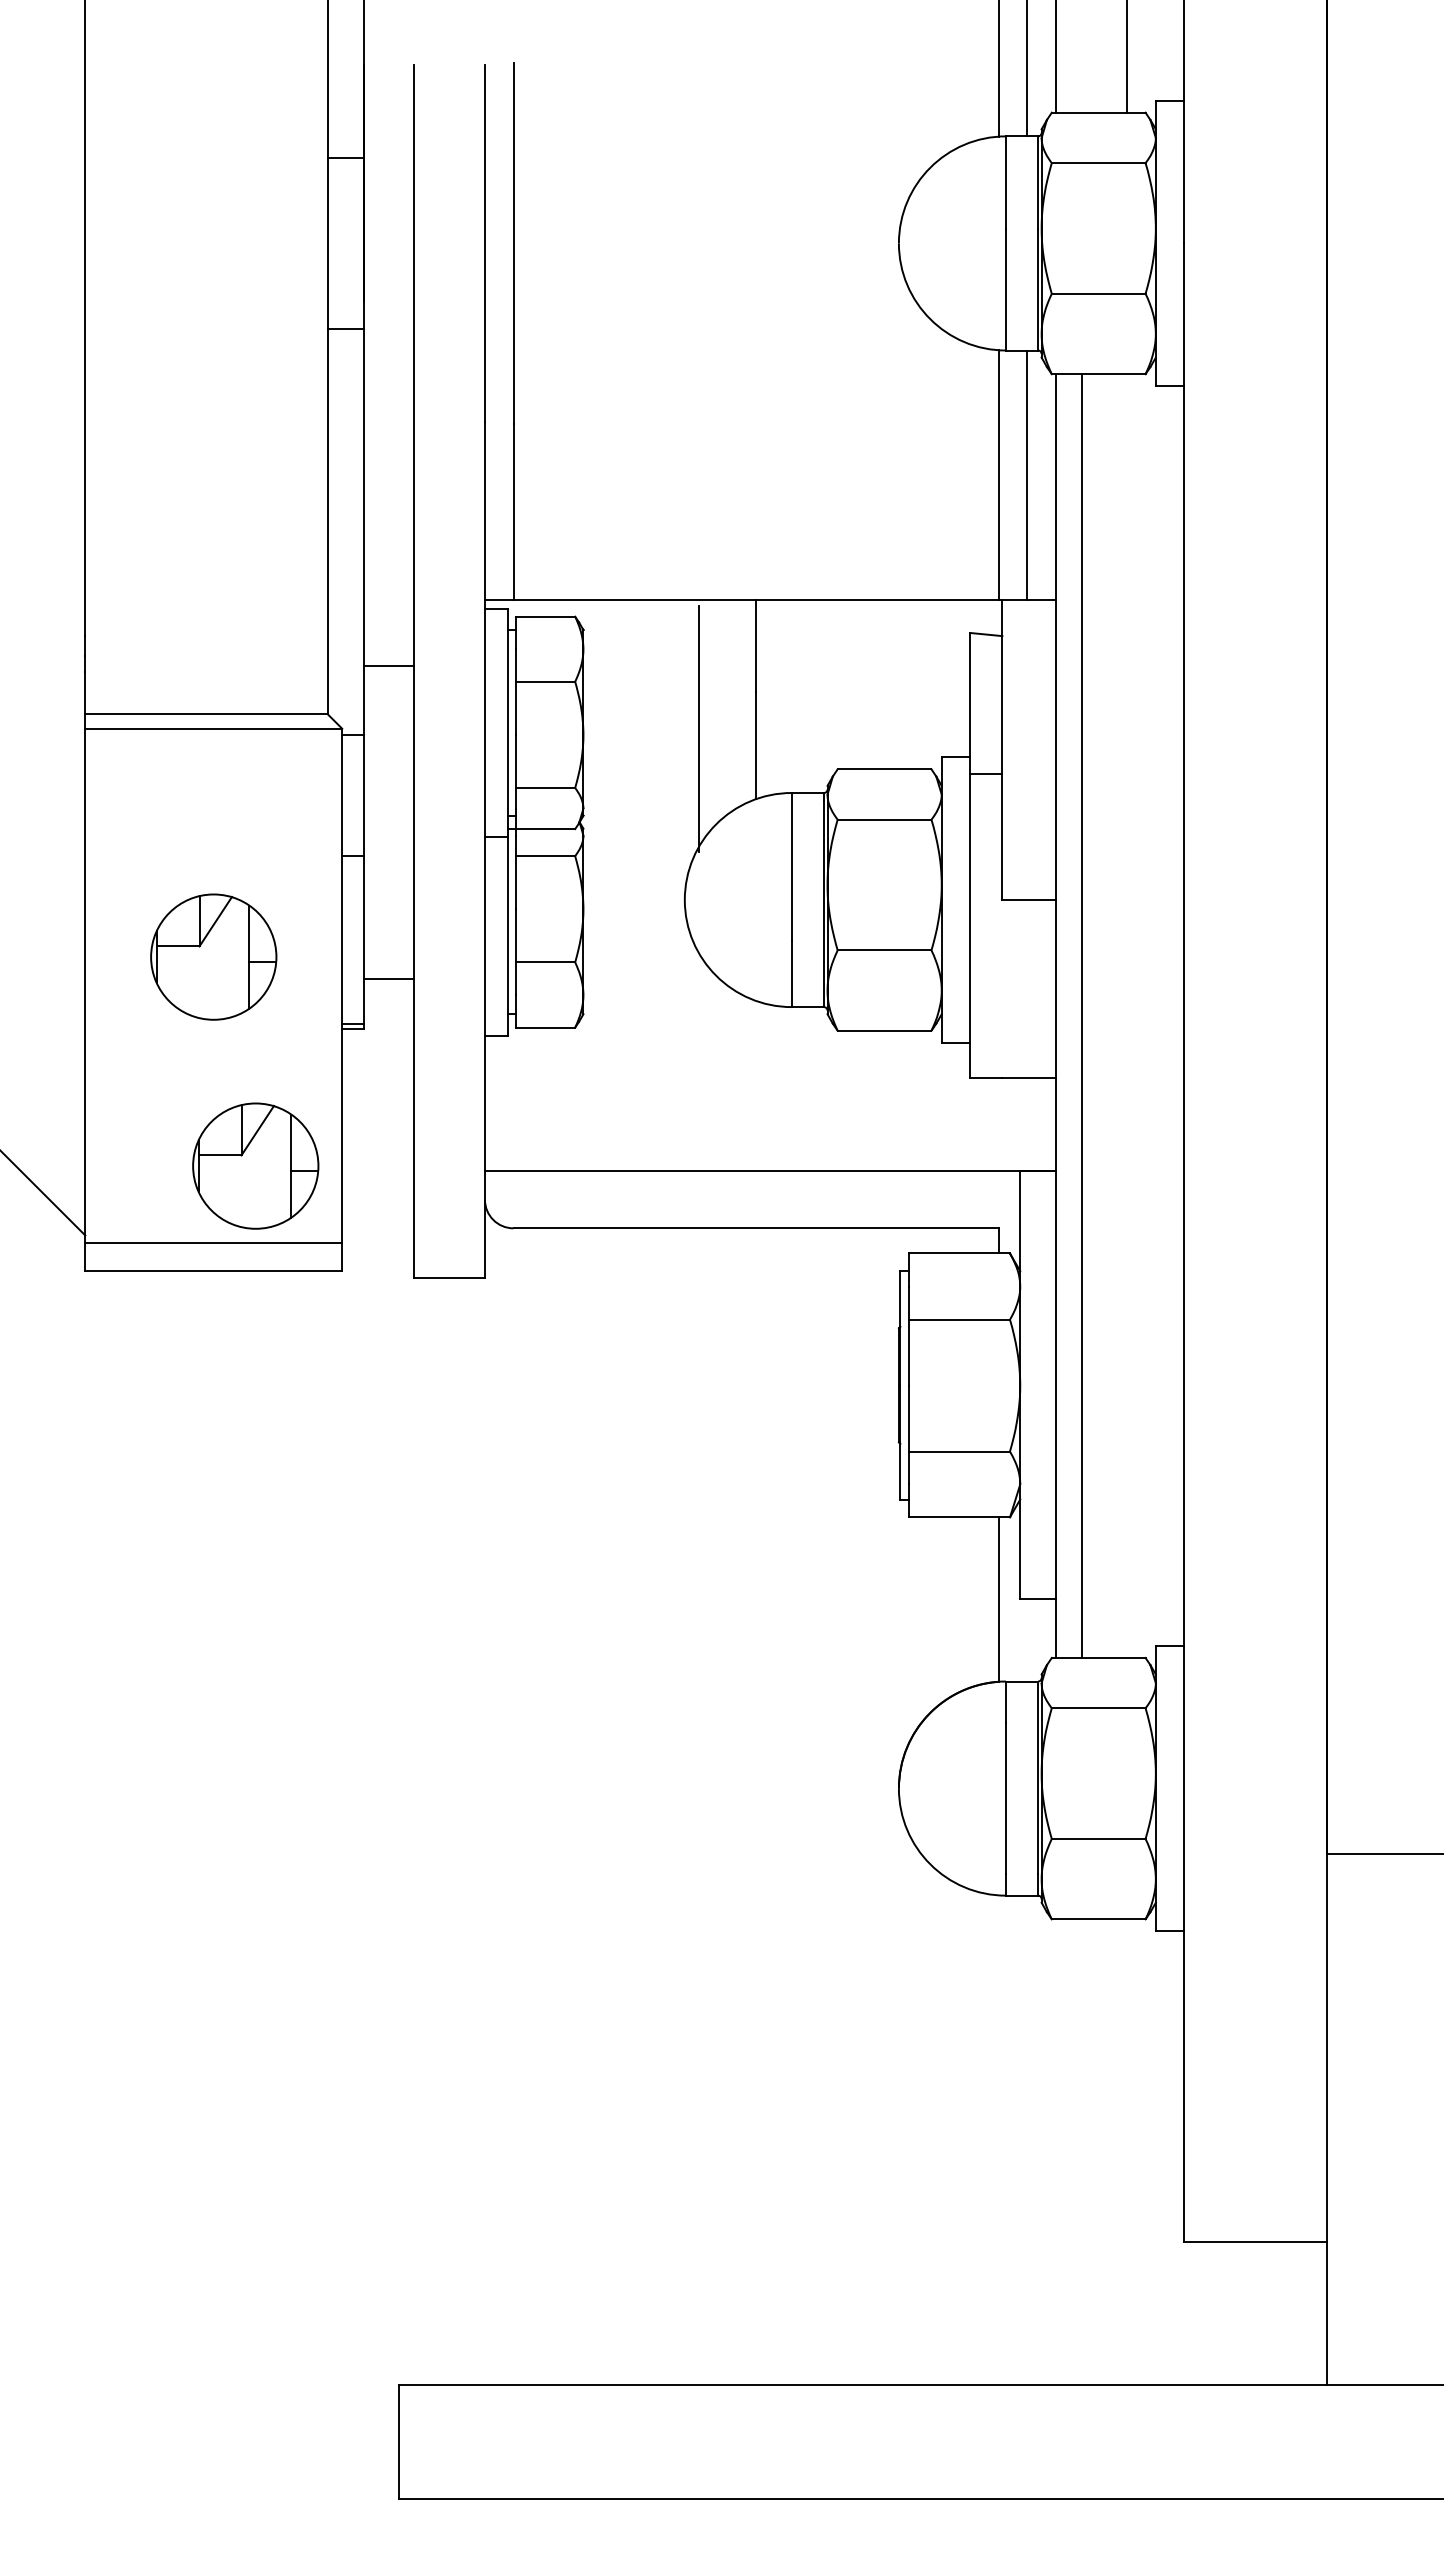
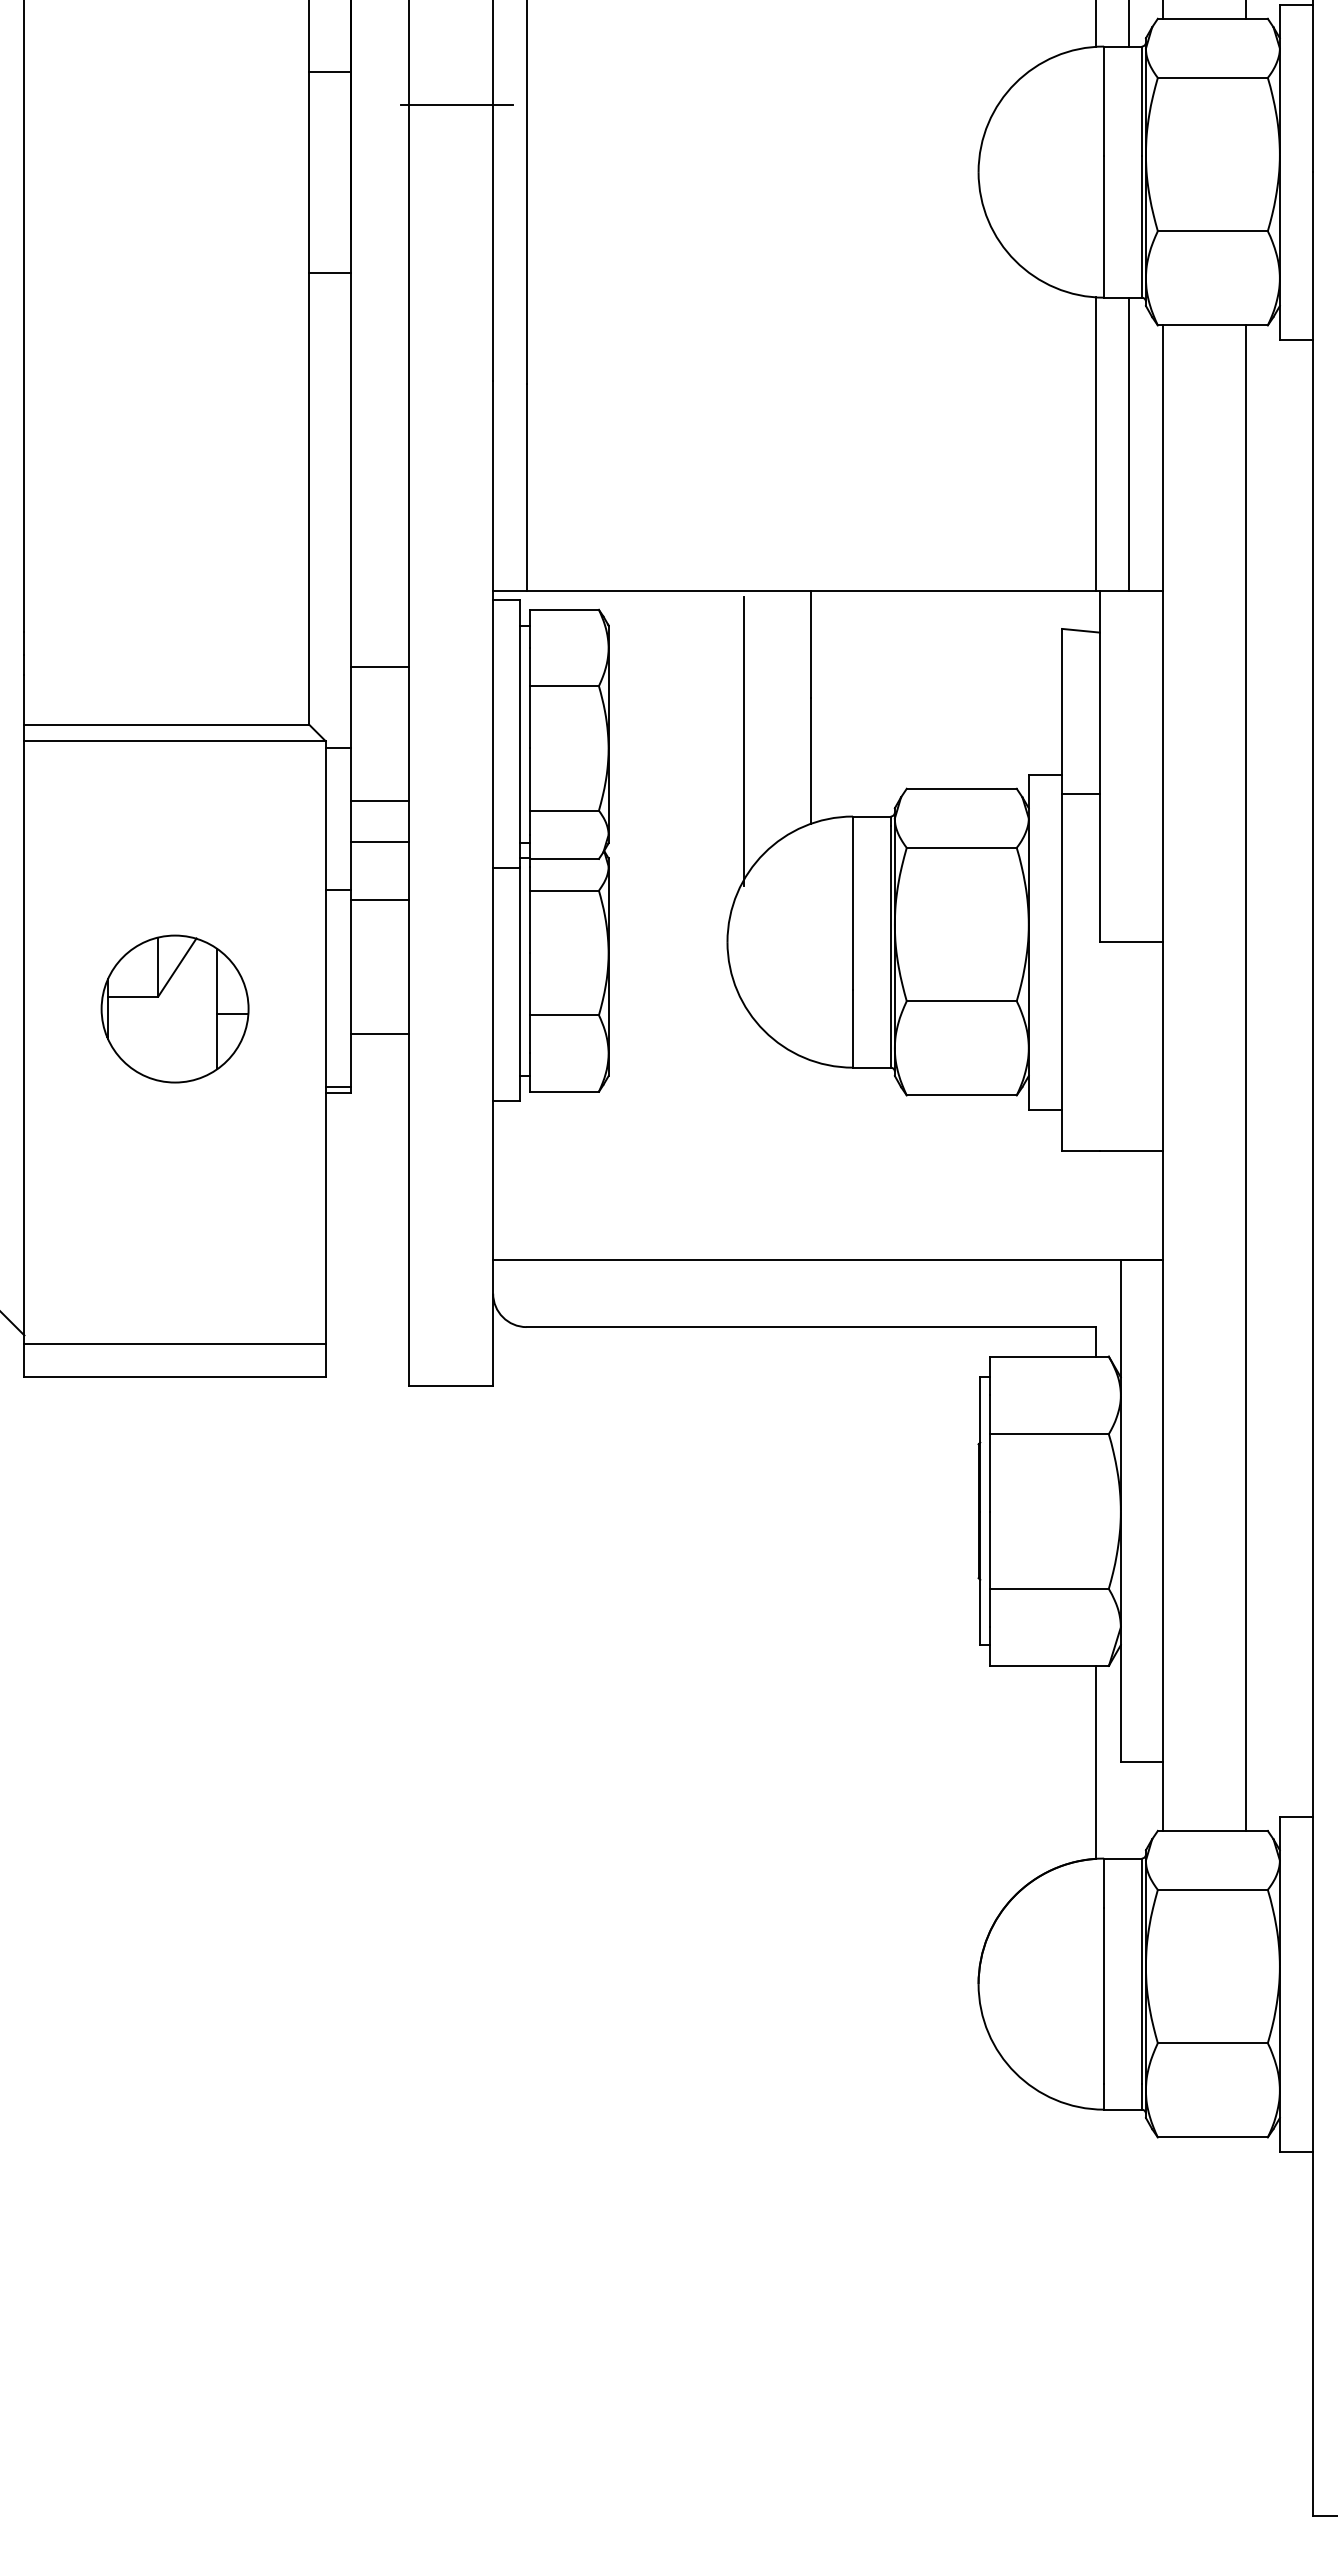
line: (454, 186) -> (457, 105), added
line: (388, 780) -> (380, 801), added
line: (388, 814) -> (380, 841), added
line: (388, 864) -> (380, 900), added
line: (1082, 1015) -> (1246, 1077), moved
part: (255, 1165) -> (224, 1253), removed

